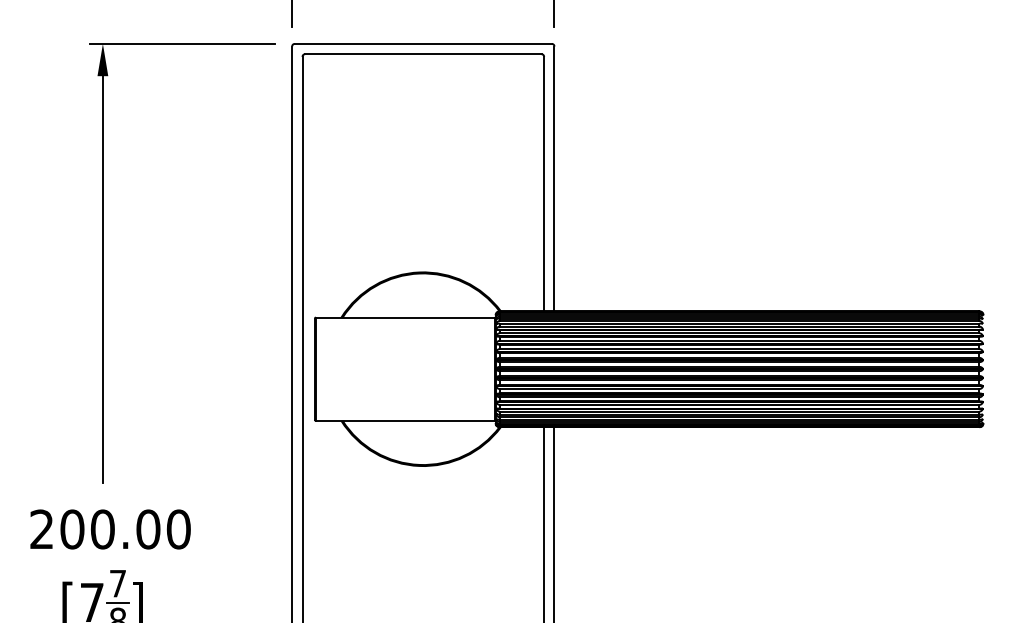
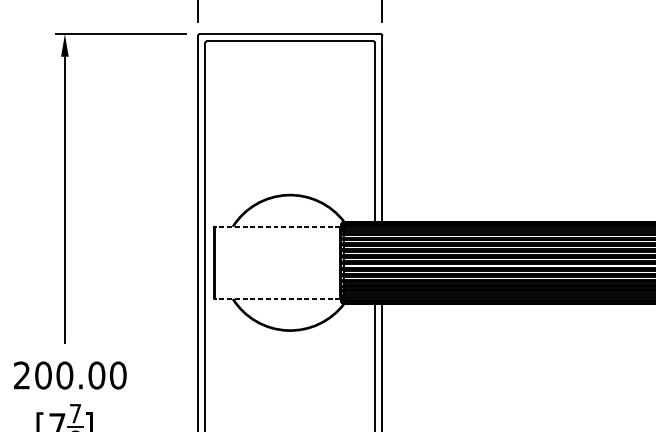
line: (404, 317) -> (276, 226), solid -> dashed
line: (404, 420) -> (276, 298), solid -> dashed

